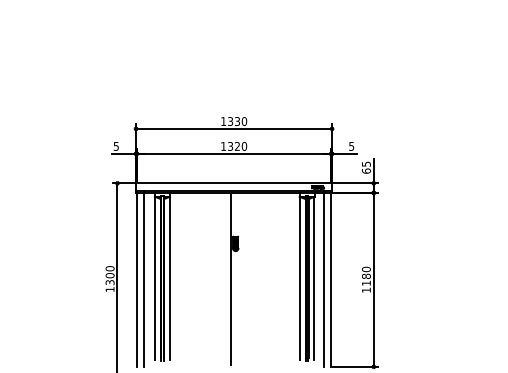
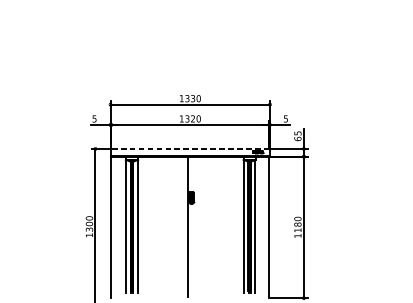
line: (234, 183) -> (190, 149), solid -> dashed
line: (144, 278) -> (117, 226), removed
line: (323, 278) -> (263, 226), removed

